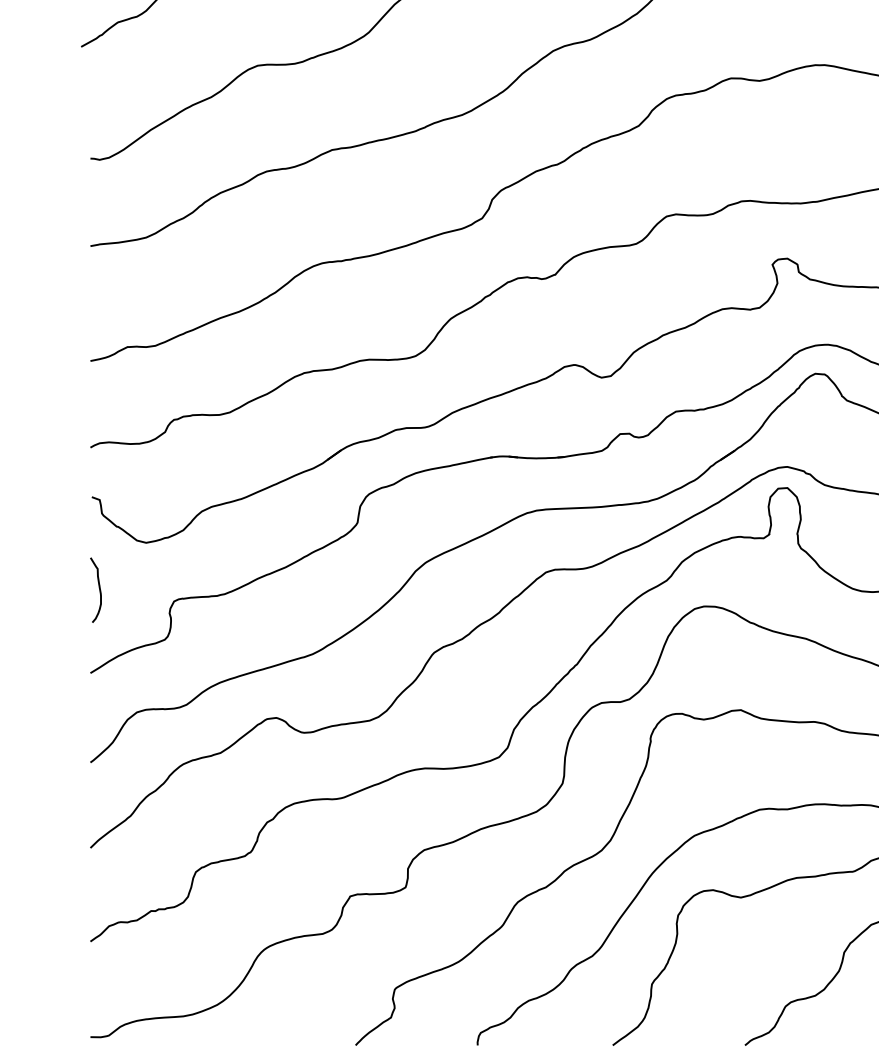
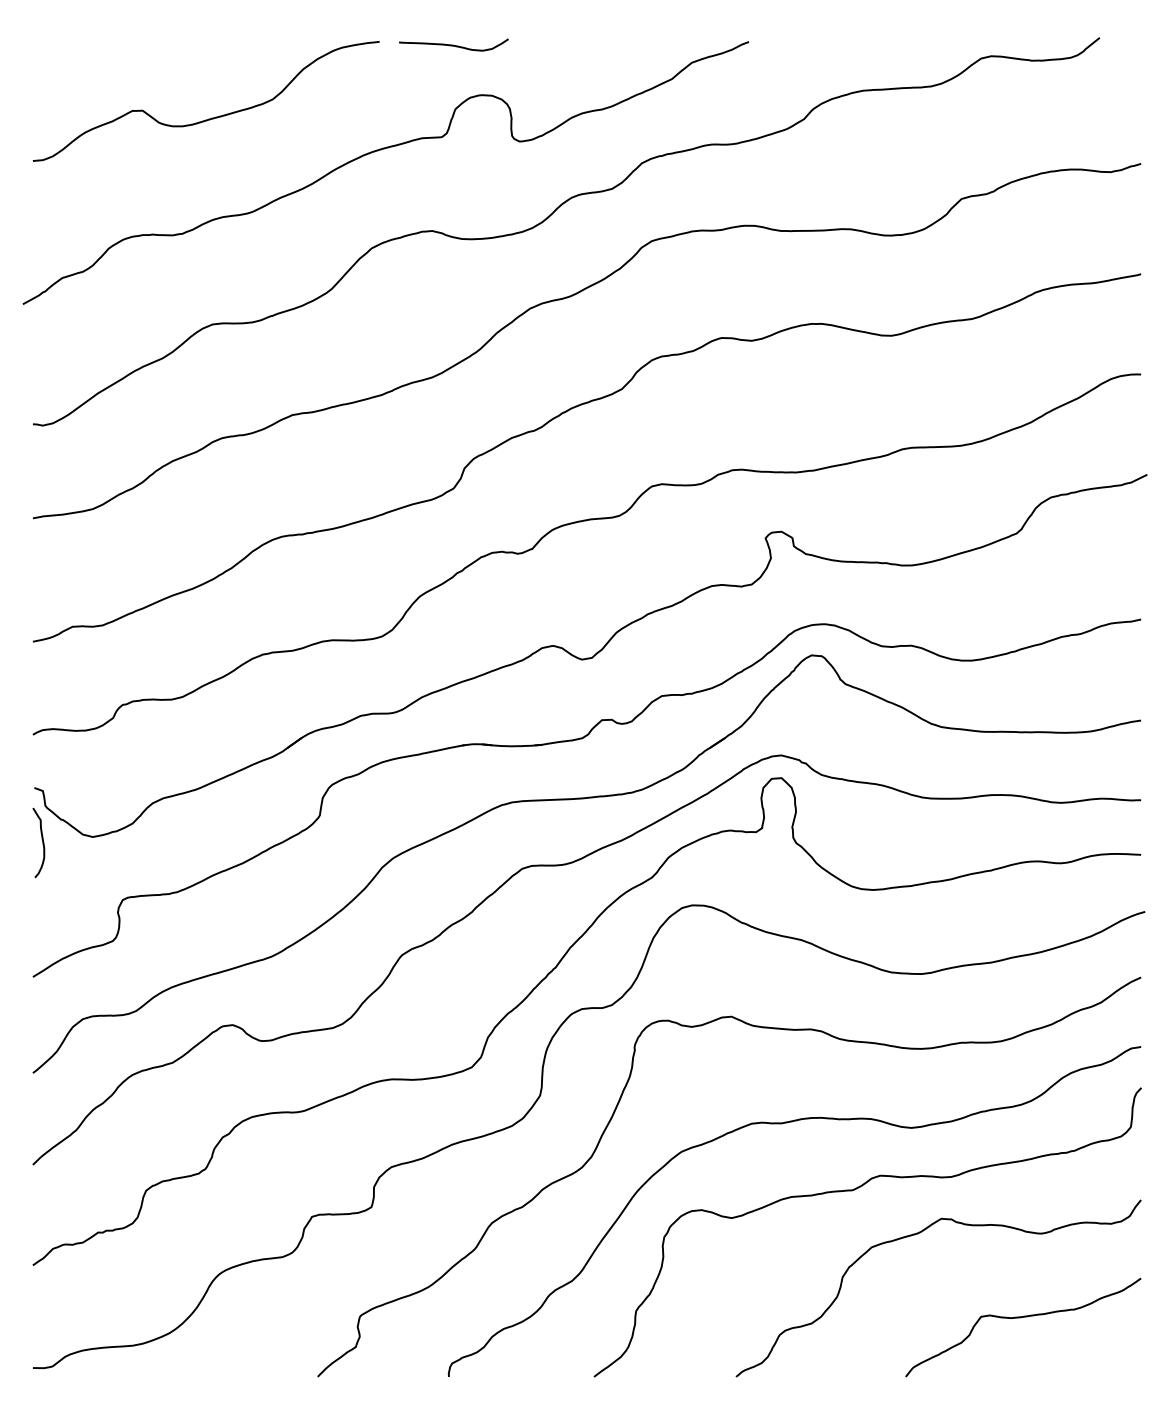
curve: (99, 589) -> (42, 842), moved

